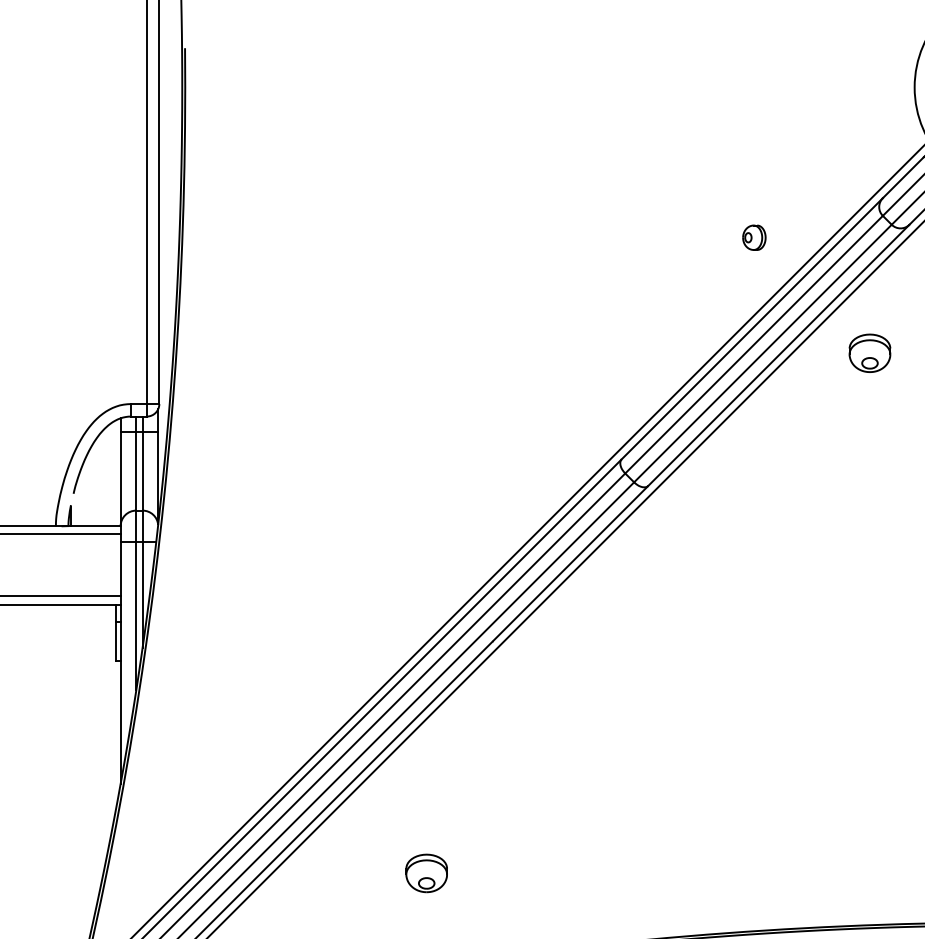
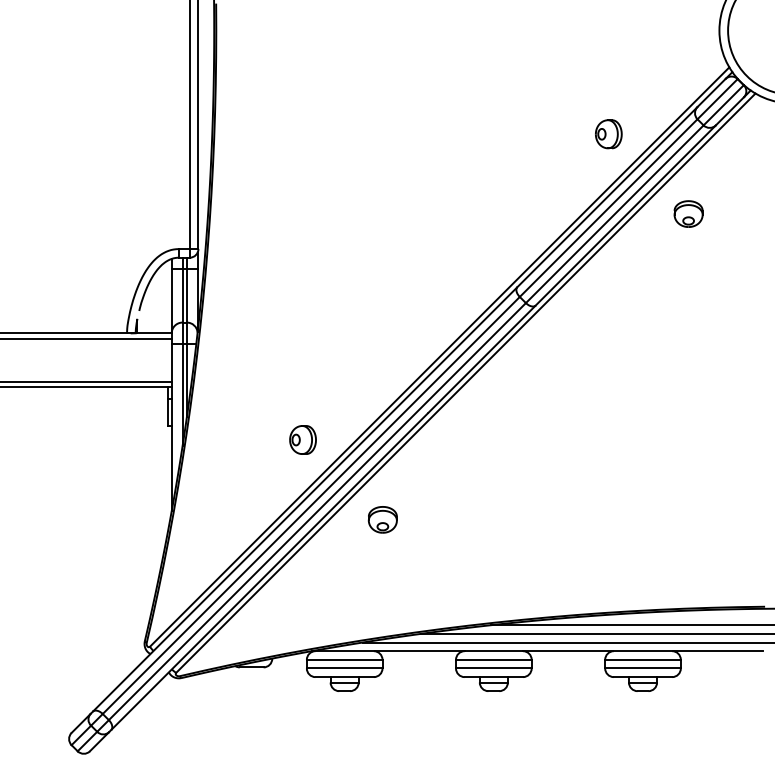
part: (753, 237) -> (608, 134), size x1.67
part: (310, 680) -> (302, 439), added
part: (426, 872) -> (382, 519), moved

